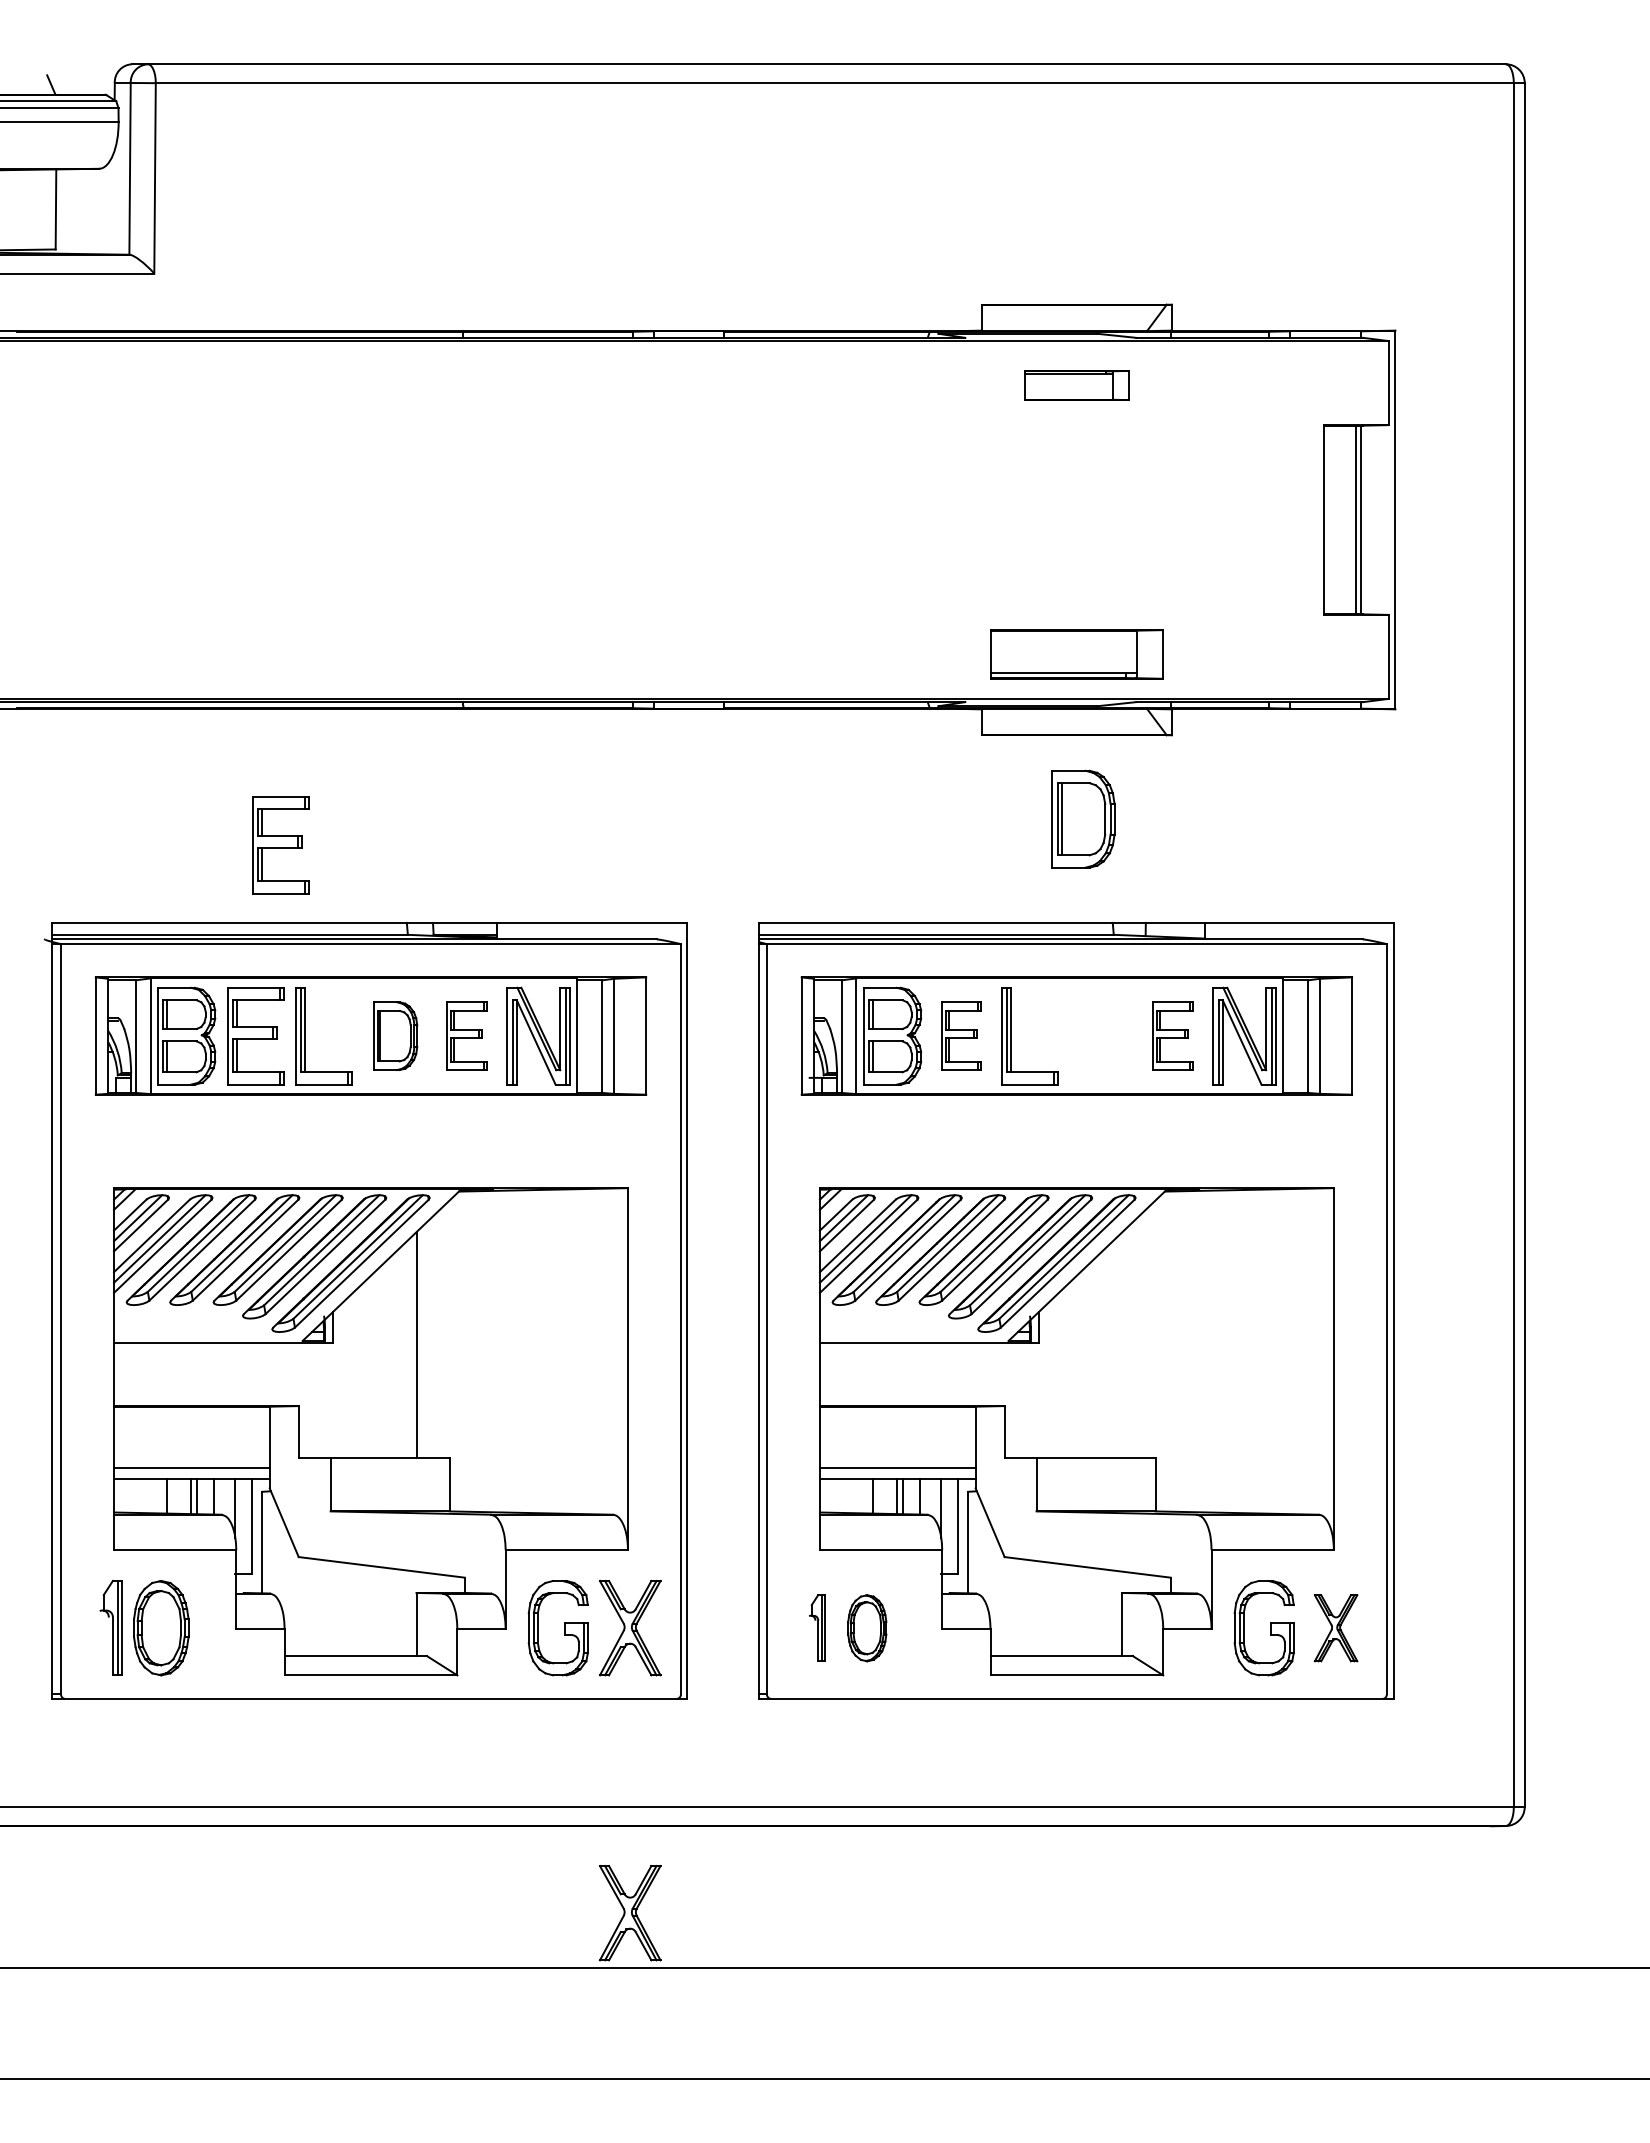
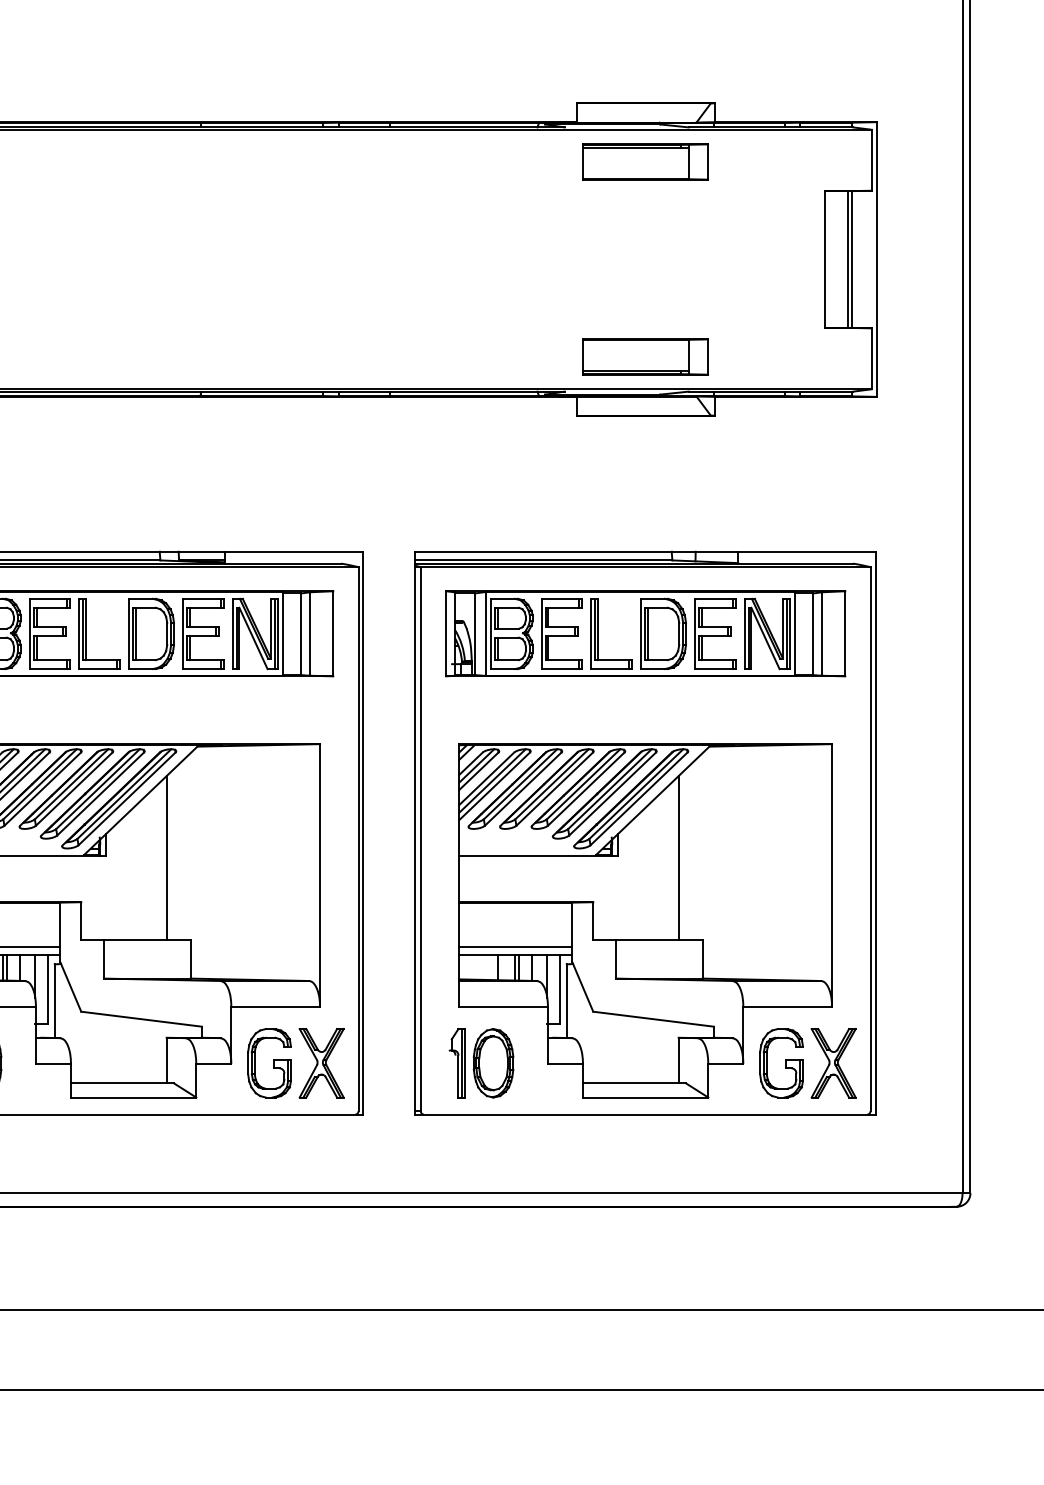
part: (1076, 385) -> (645, 161), size x1.67
part: (1083, 818) -> (663, 633), moved
part: (280, 845) -> (68, 495), removed
part: (395, 1035) -> (151, 633), size x1.43
part: (466, 1036) -> (202, 634), size x1.43
part: (961, 1036) -> (561, 634), size x1.43
part: (1172, 1036) -> (715, 634), size x1.43
line: (1123, 1344) -> (679, 857), added
part: (816, 1627) -> (456, 1062), size x1.43
part: (867, 1628) -> (493, 1063), size x1.43
part: (1335, 1628) -> (833, 1063), size x1.43
part: (629, 1913) -> (321, 1270), removed

